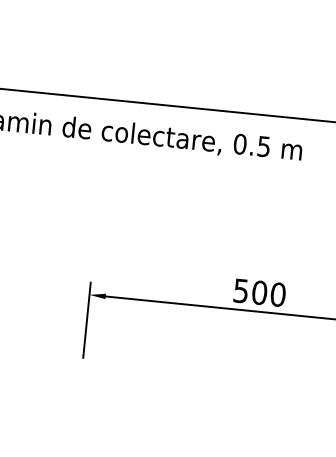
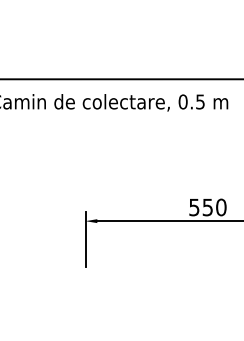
text: (259, 292) -> (207, 207), 500 -> 550

